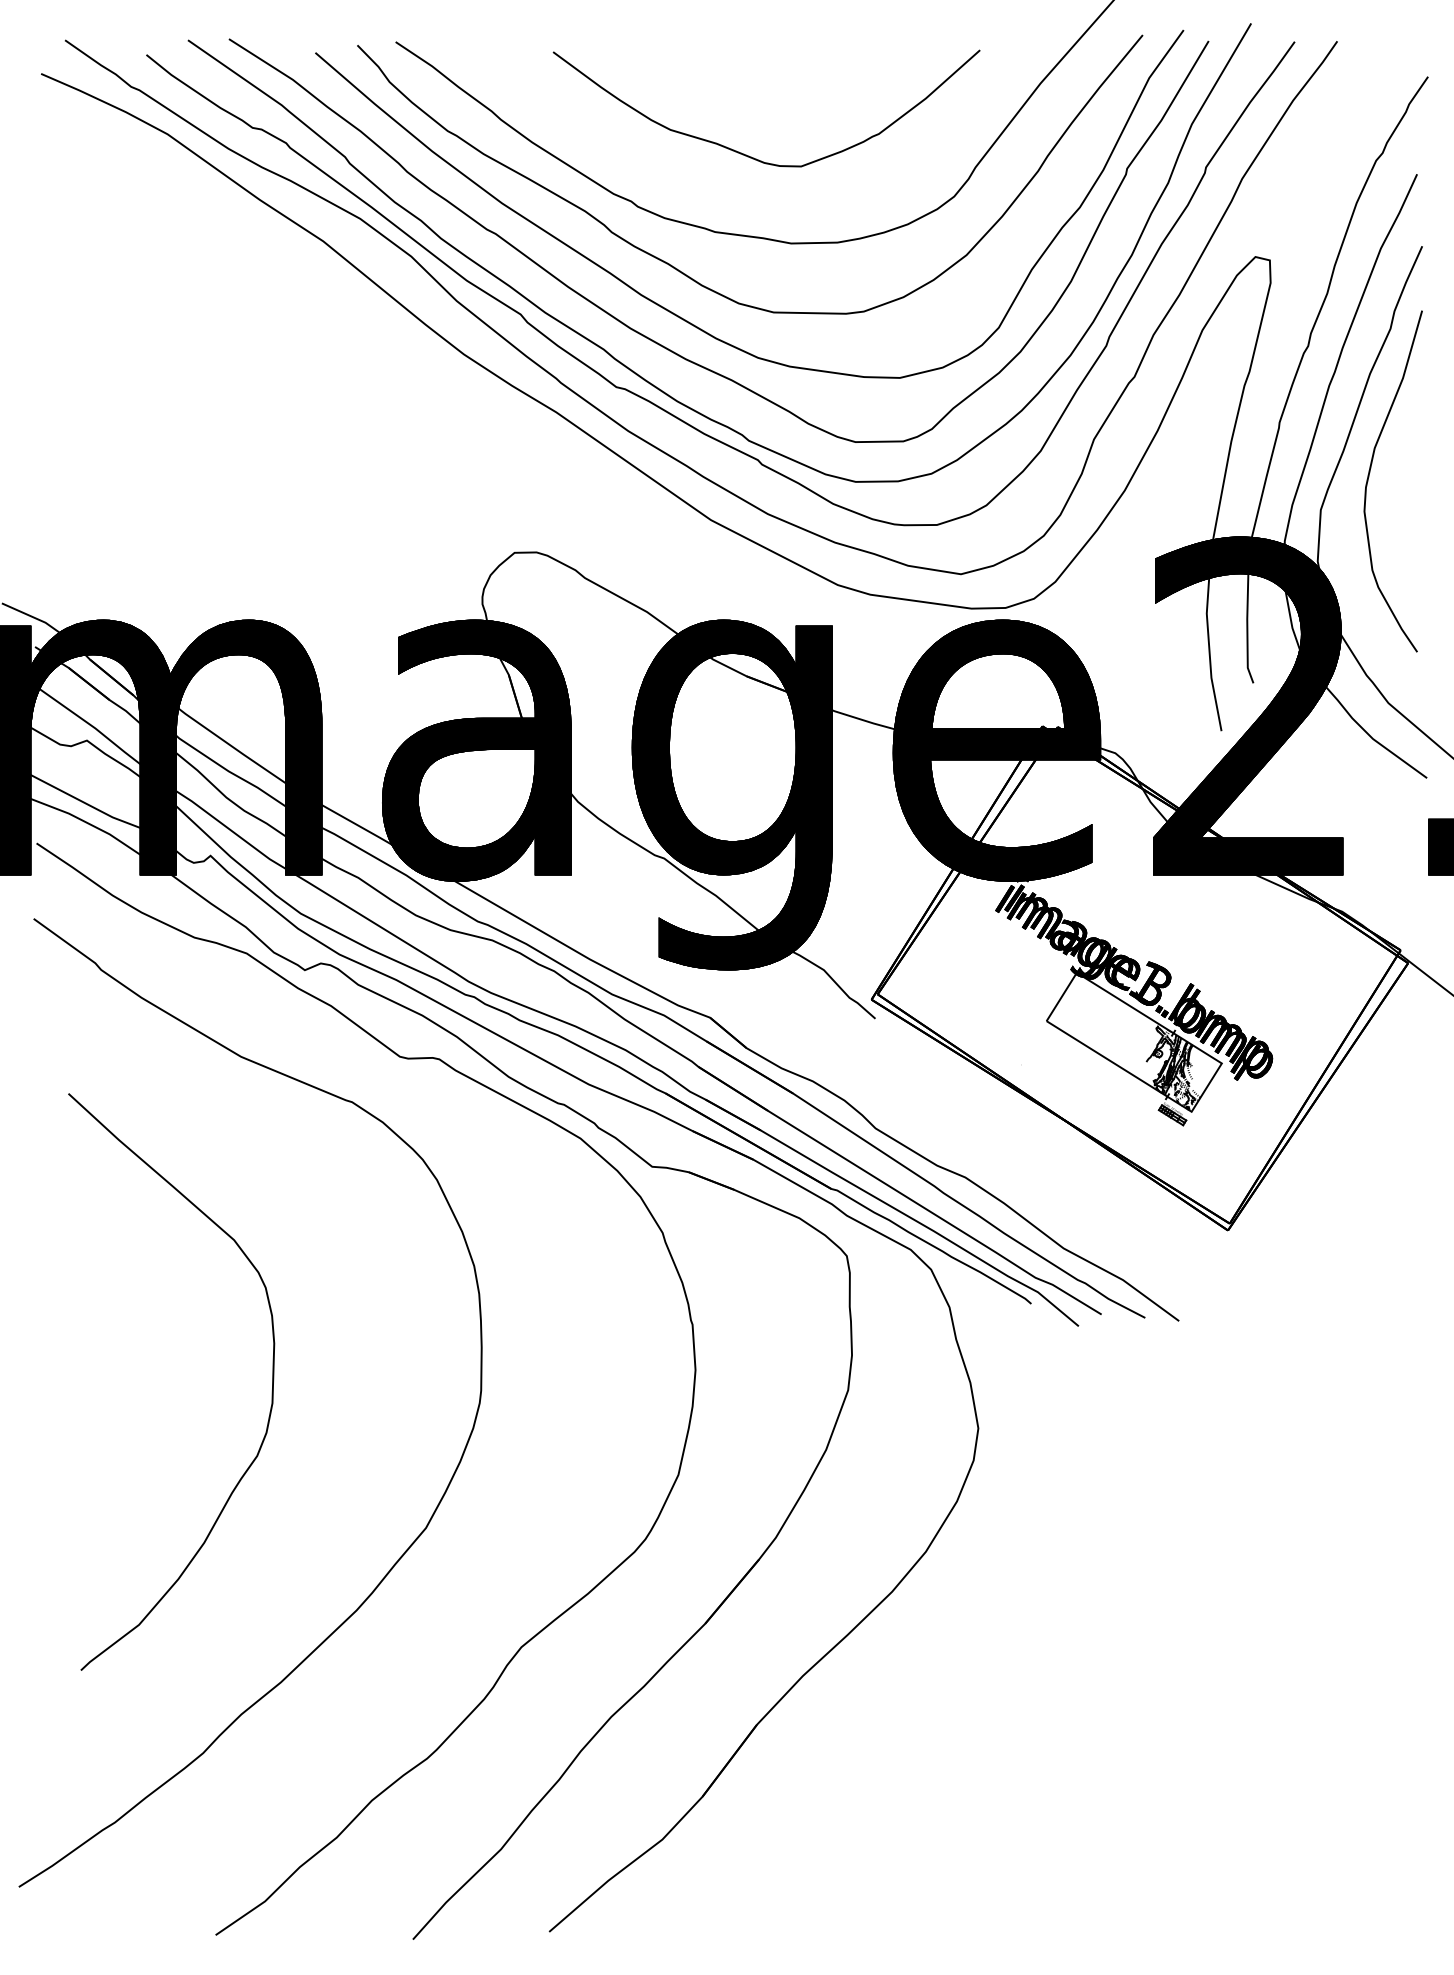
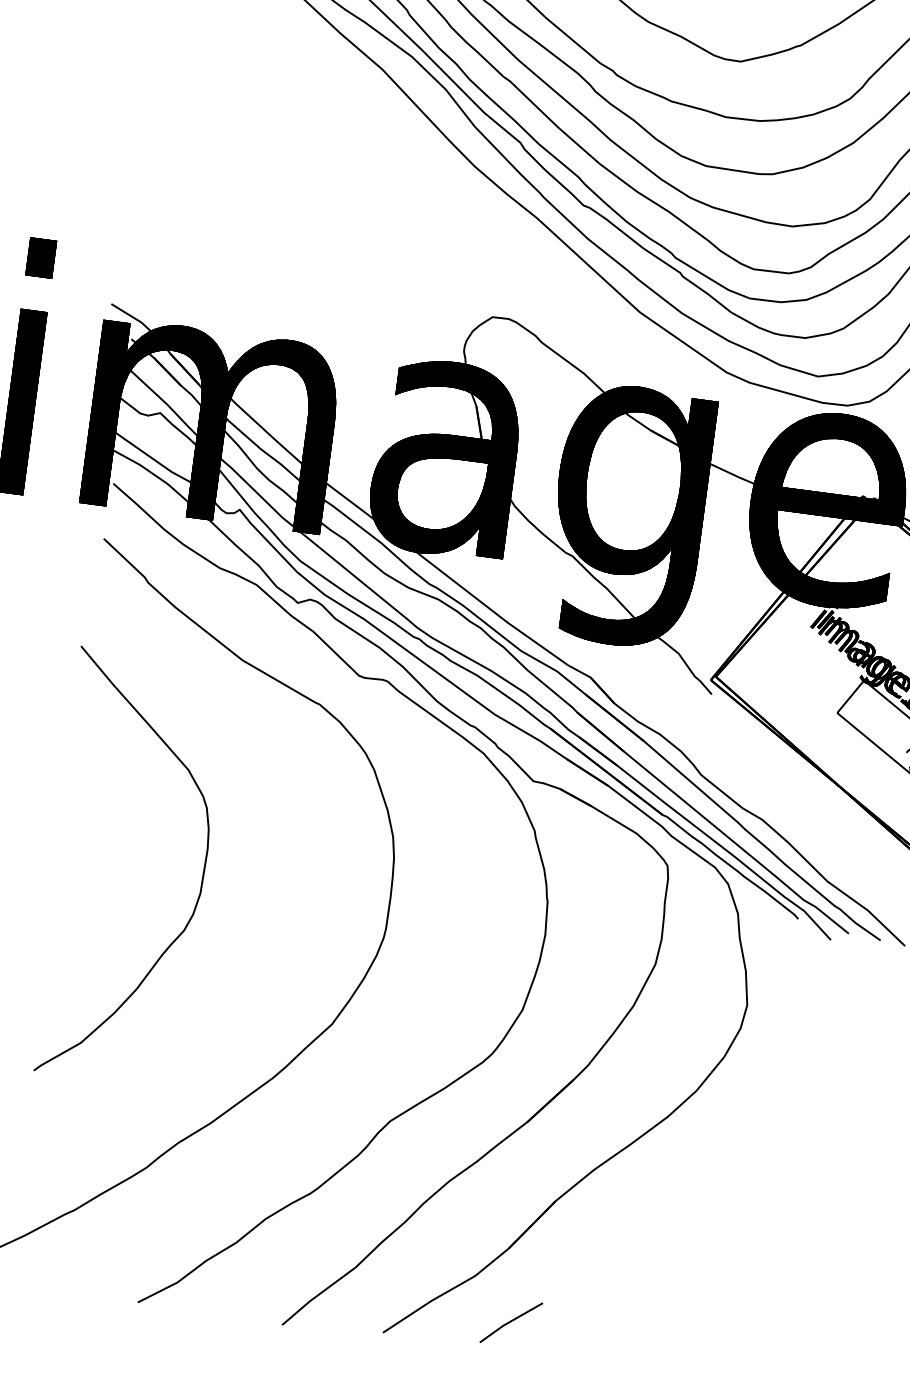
curve: (271, 1392) -> (200, 885), moved
line: (719, 1894) -> (511, 1321), added

